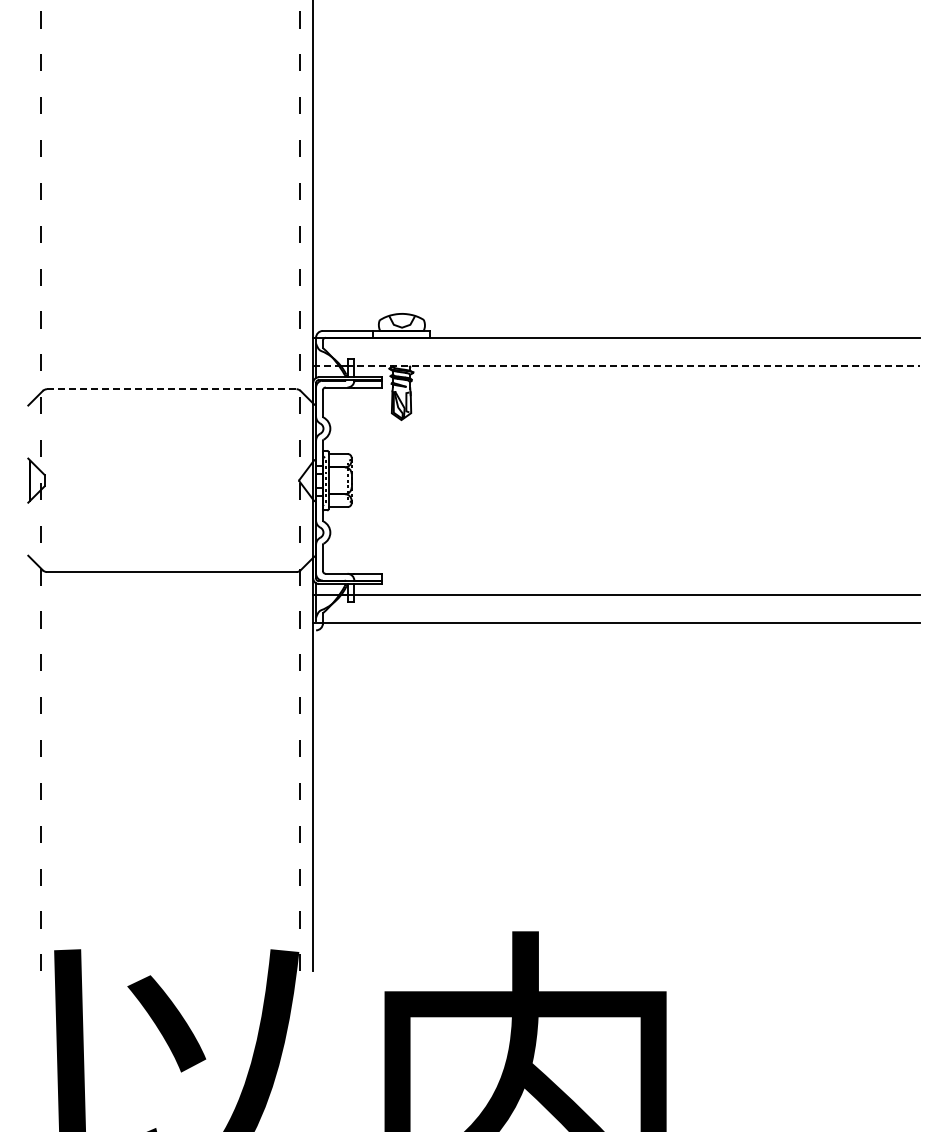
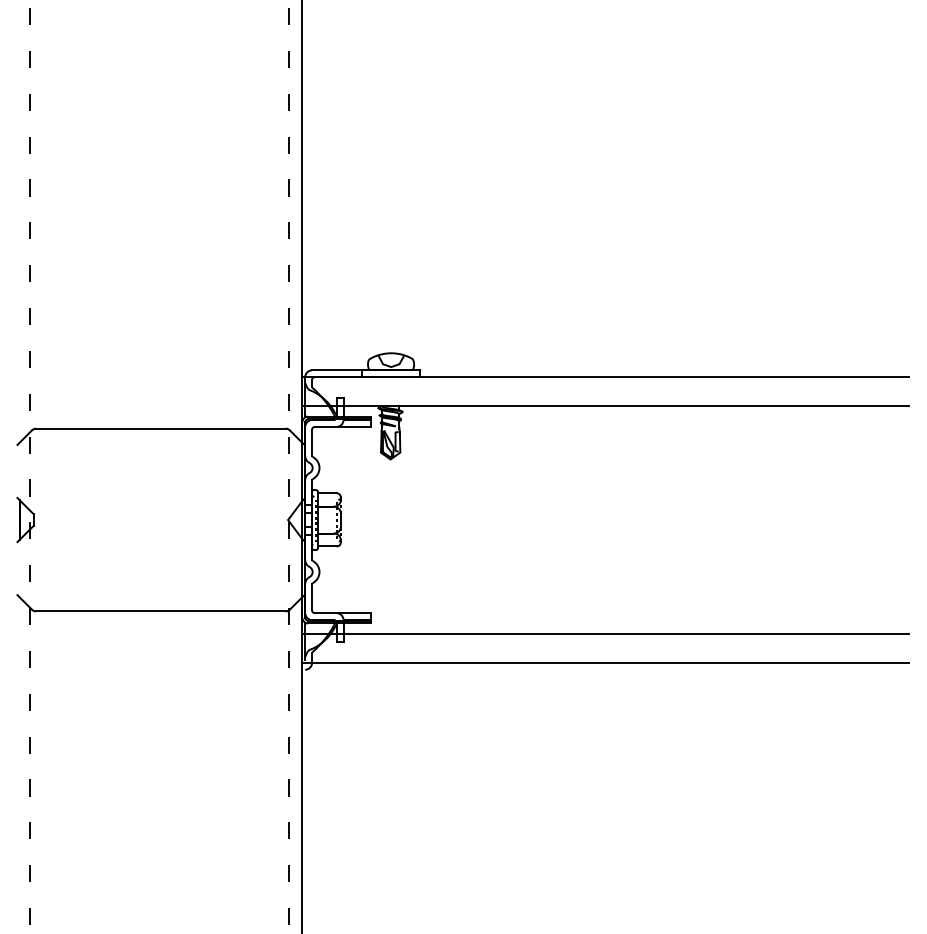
line: (616, 366) -> (605, 405), dashed -> solid
line: (171, 389) -> (160, 428), dashed -> solid

